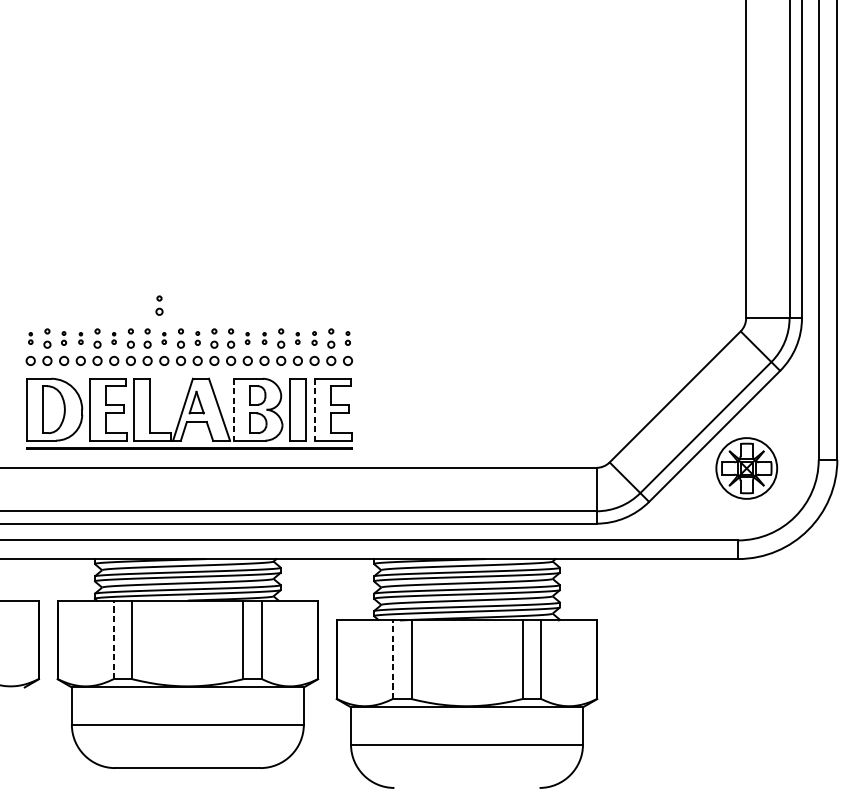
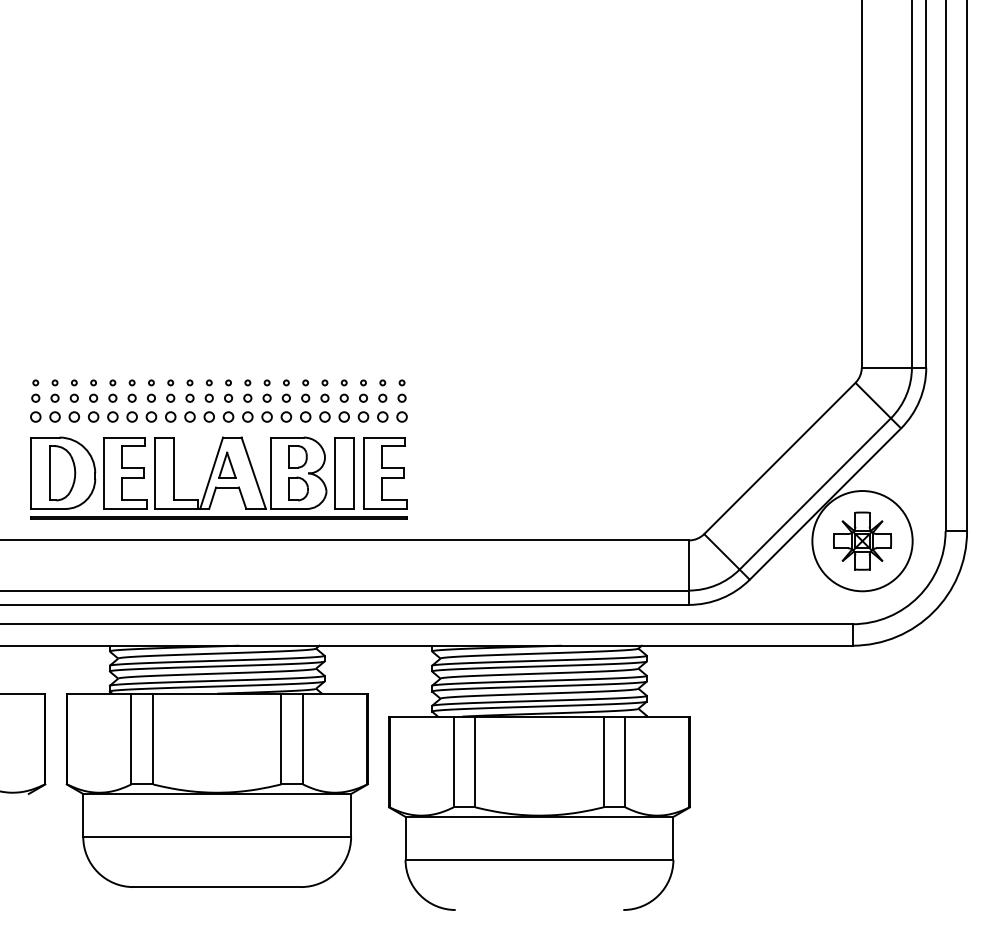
part: (159, 305) -> (184, 352), removed
part: (30, 338) -> (35, 390), size x1.67
part: (63, 338) -> (73, 390), size x1.43
part: (80, 338) -> (93, 390), size x1.67
part: (113, 338) -> (131, 390), size x1.67
part: (163, 338) -> (189, 390), size x1.67
part: (197, 338) -> (228, 390), size x1.43
part: (247, 338) -> (285, 390), size x1.67
part: (264, 338) -> (305, 390), size x1.67
part: (297, 338) -> (343, 390), size x1.67
part: (314, 338) -> (363, 390), size x1.43
part: (347, 338) -> (401, 390), size x1.43
line: (234, 409) -> (270, 473), dashed -> solid
line: (314, 409) -> (363, 473), dashed -> solid
circle: (746, 468) -> (862, 541), size x1.43
line: (113, 639) -> (131, 738), dashed -> solid
line: (392, 659) -> (453, 761), dashed -> solid

